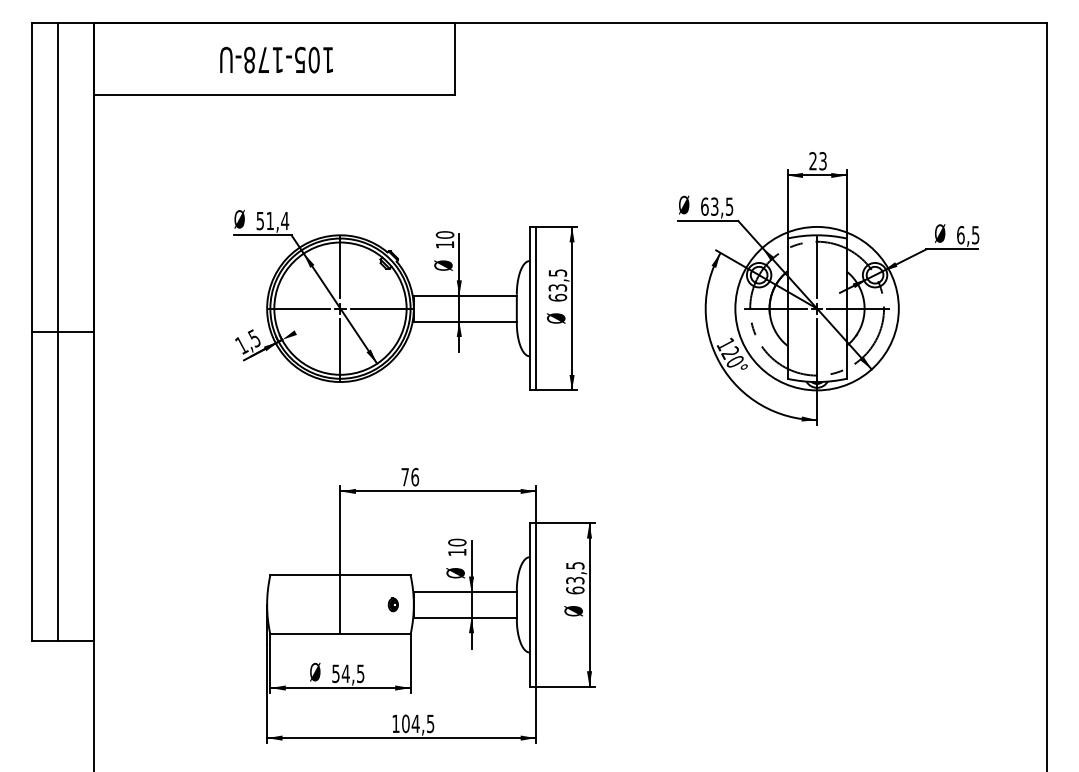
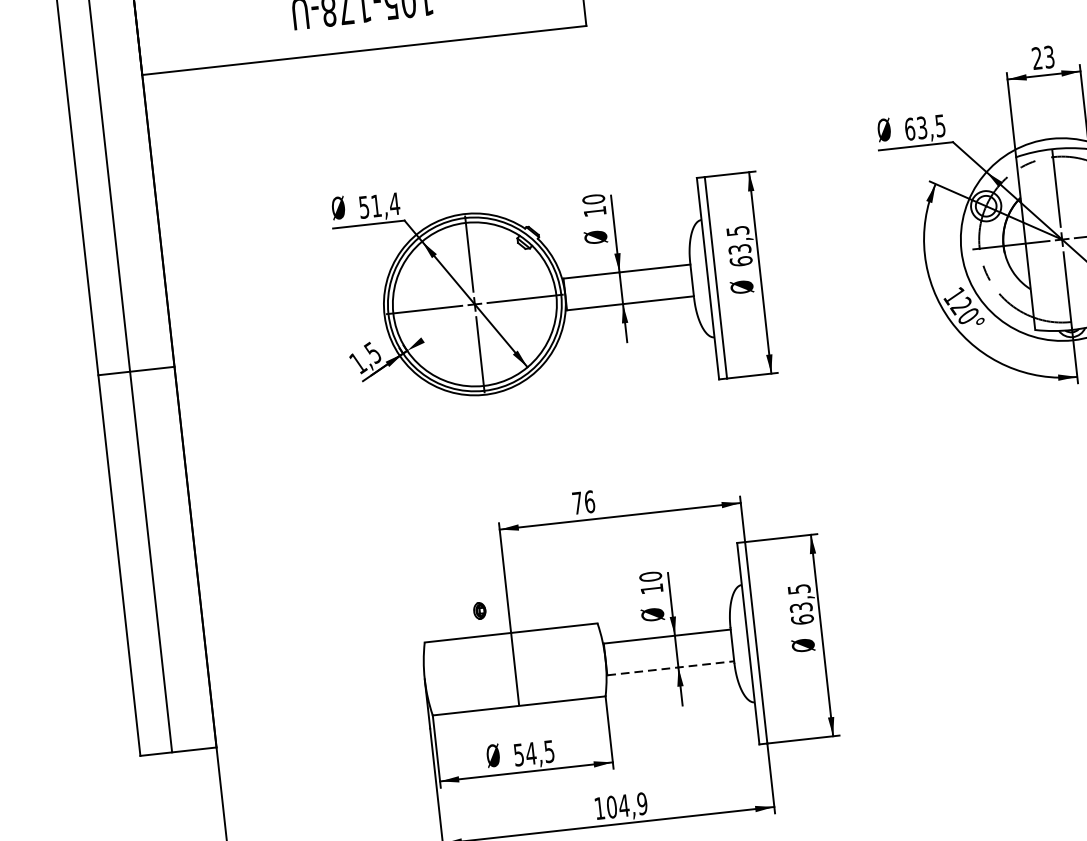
part: (392, 604) -> (478, 610), moved
line: (465, 617) -> (670, 667), solid -> dashed
text: (430, 723) -> (642, 803), 104,5 -> 104,9

